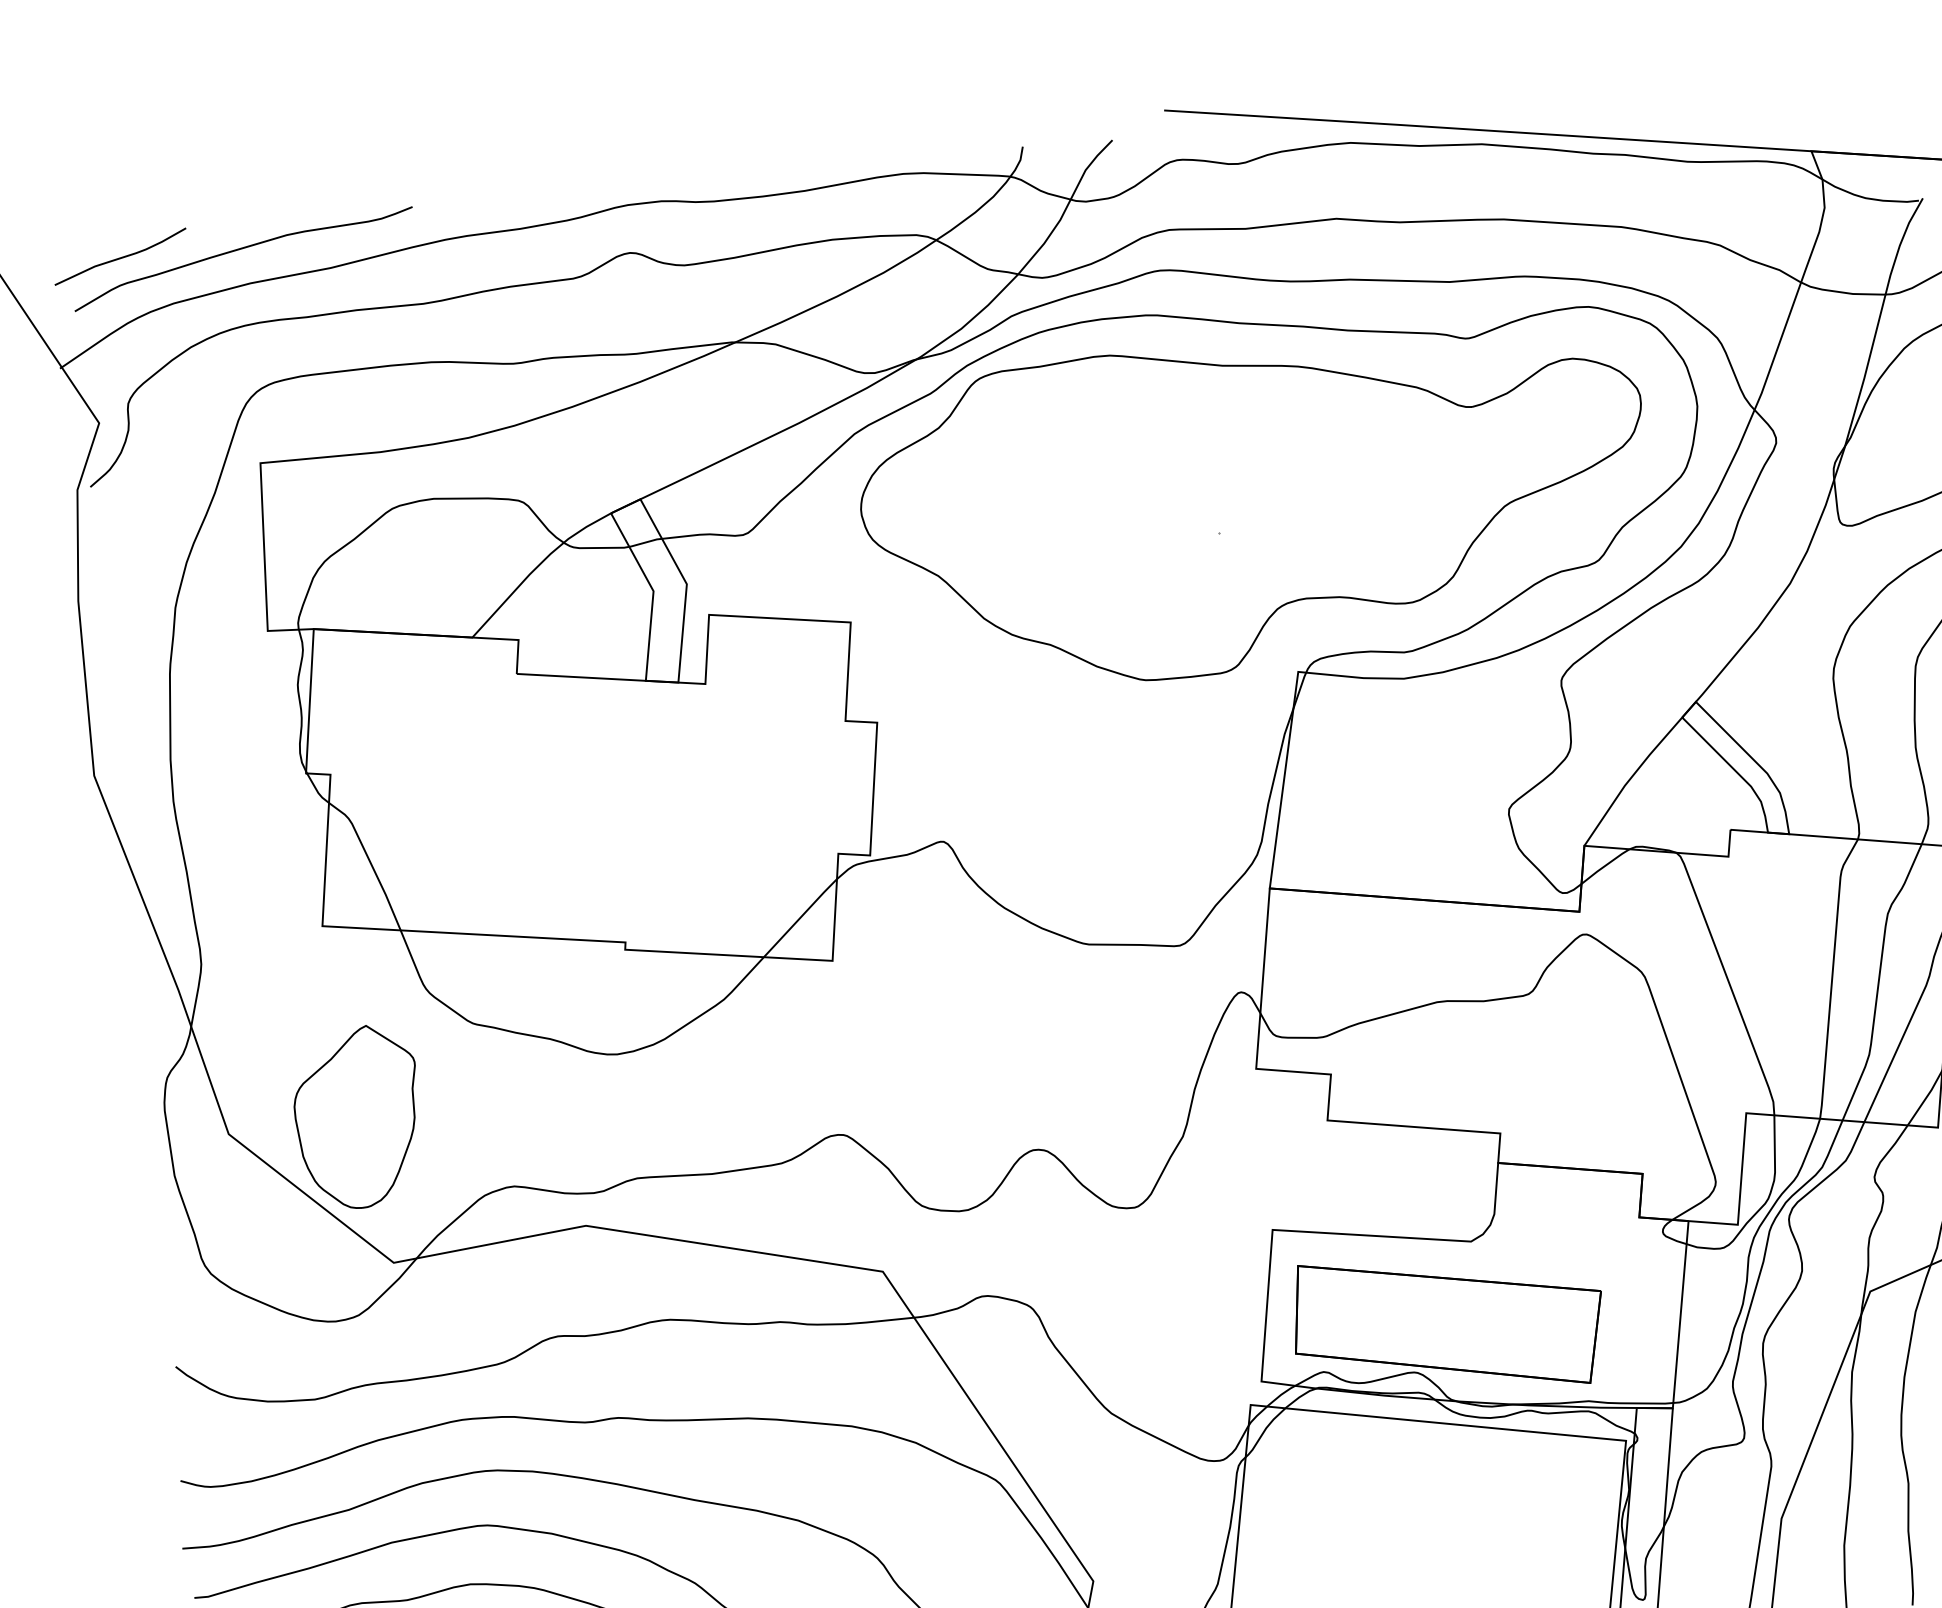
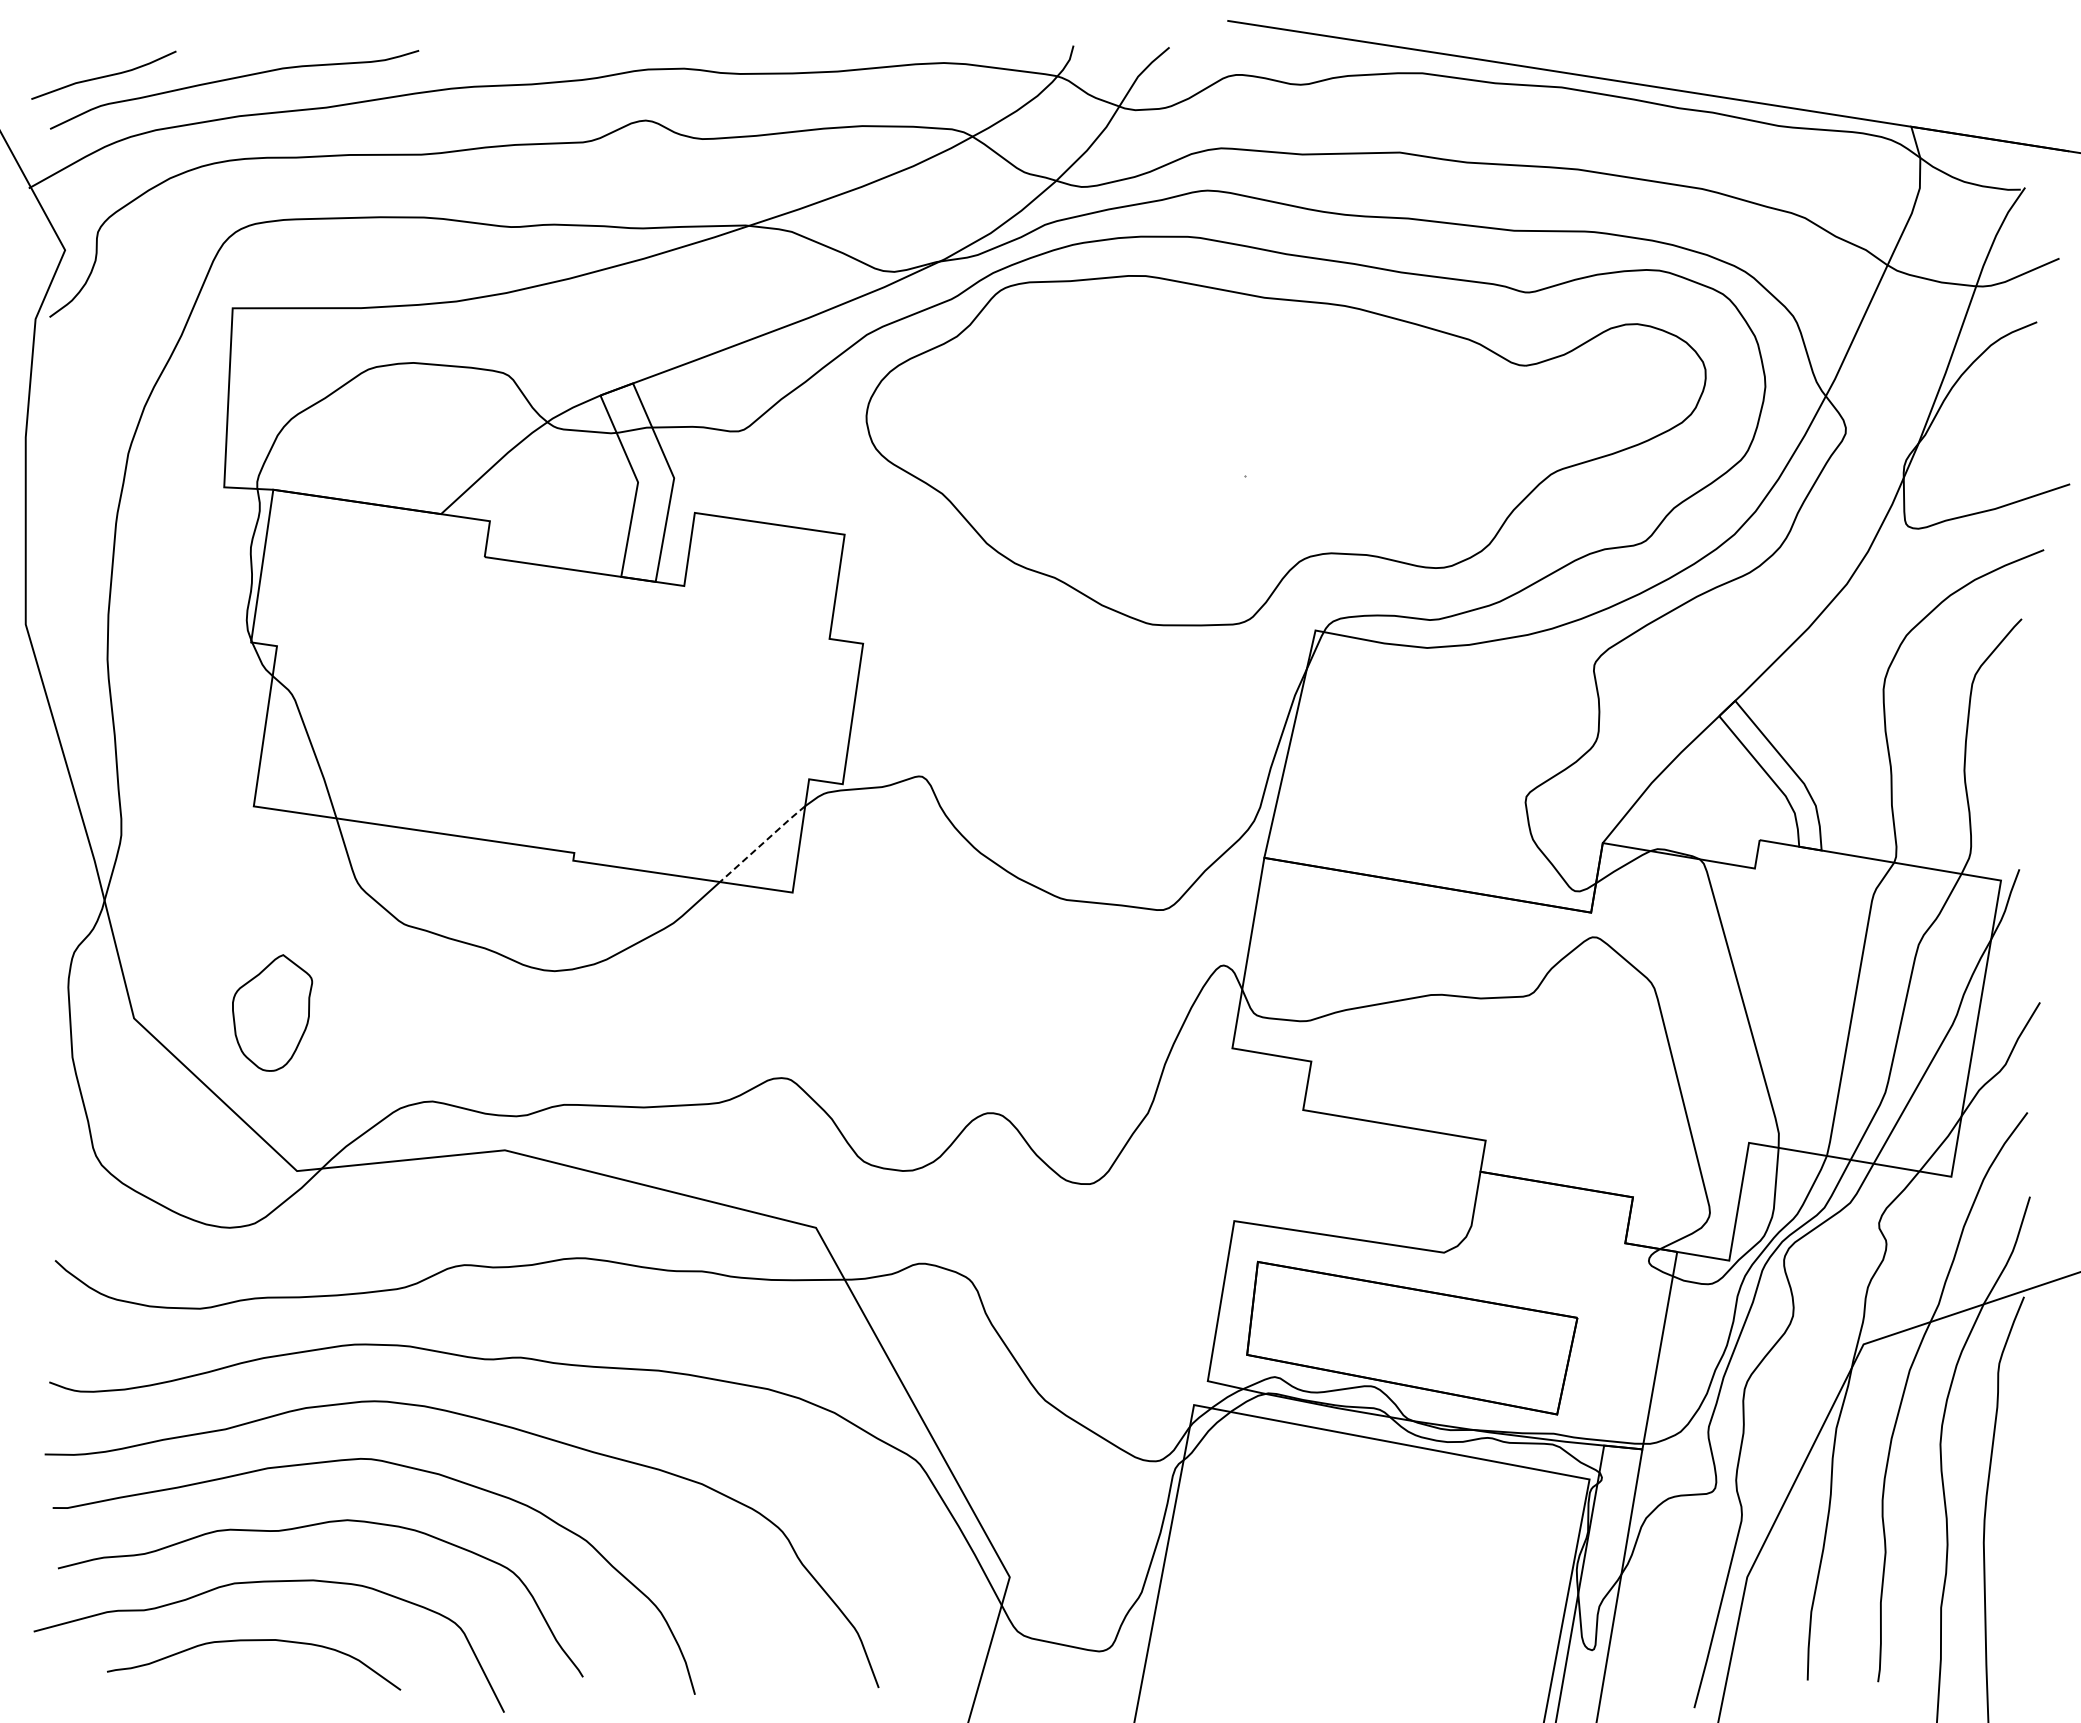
line: (800, 917) -> (762, 843), solid -> dashed
part: (357, 1116) -> (272, 1012), size x0.6

